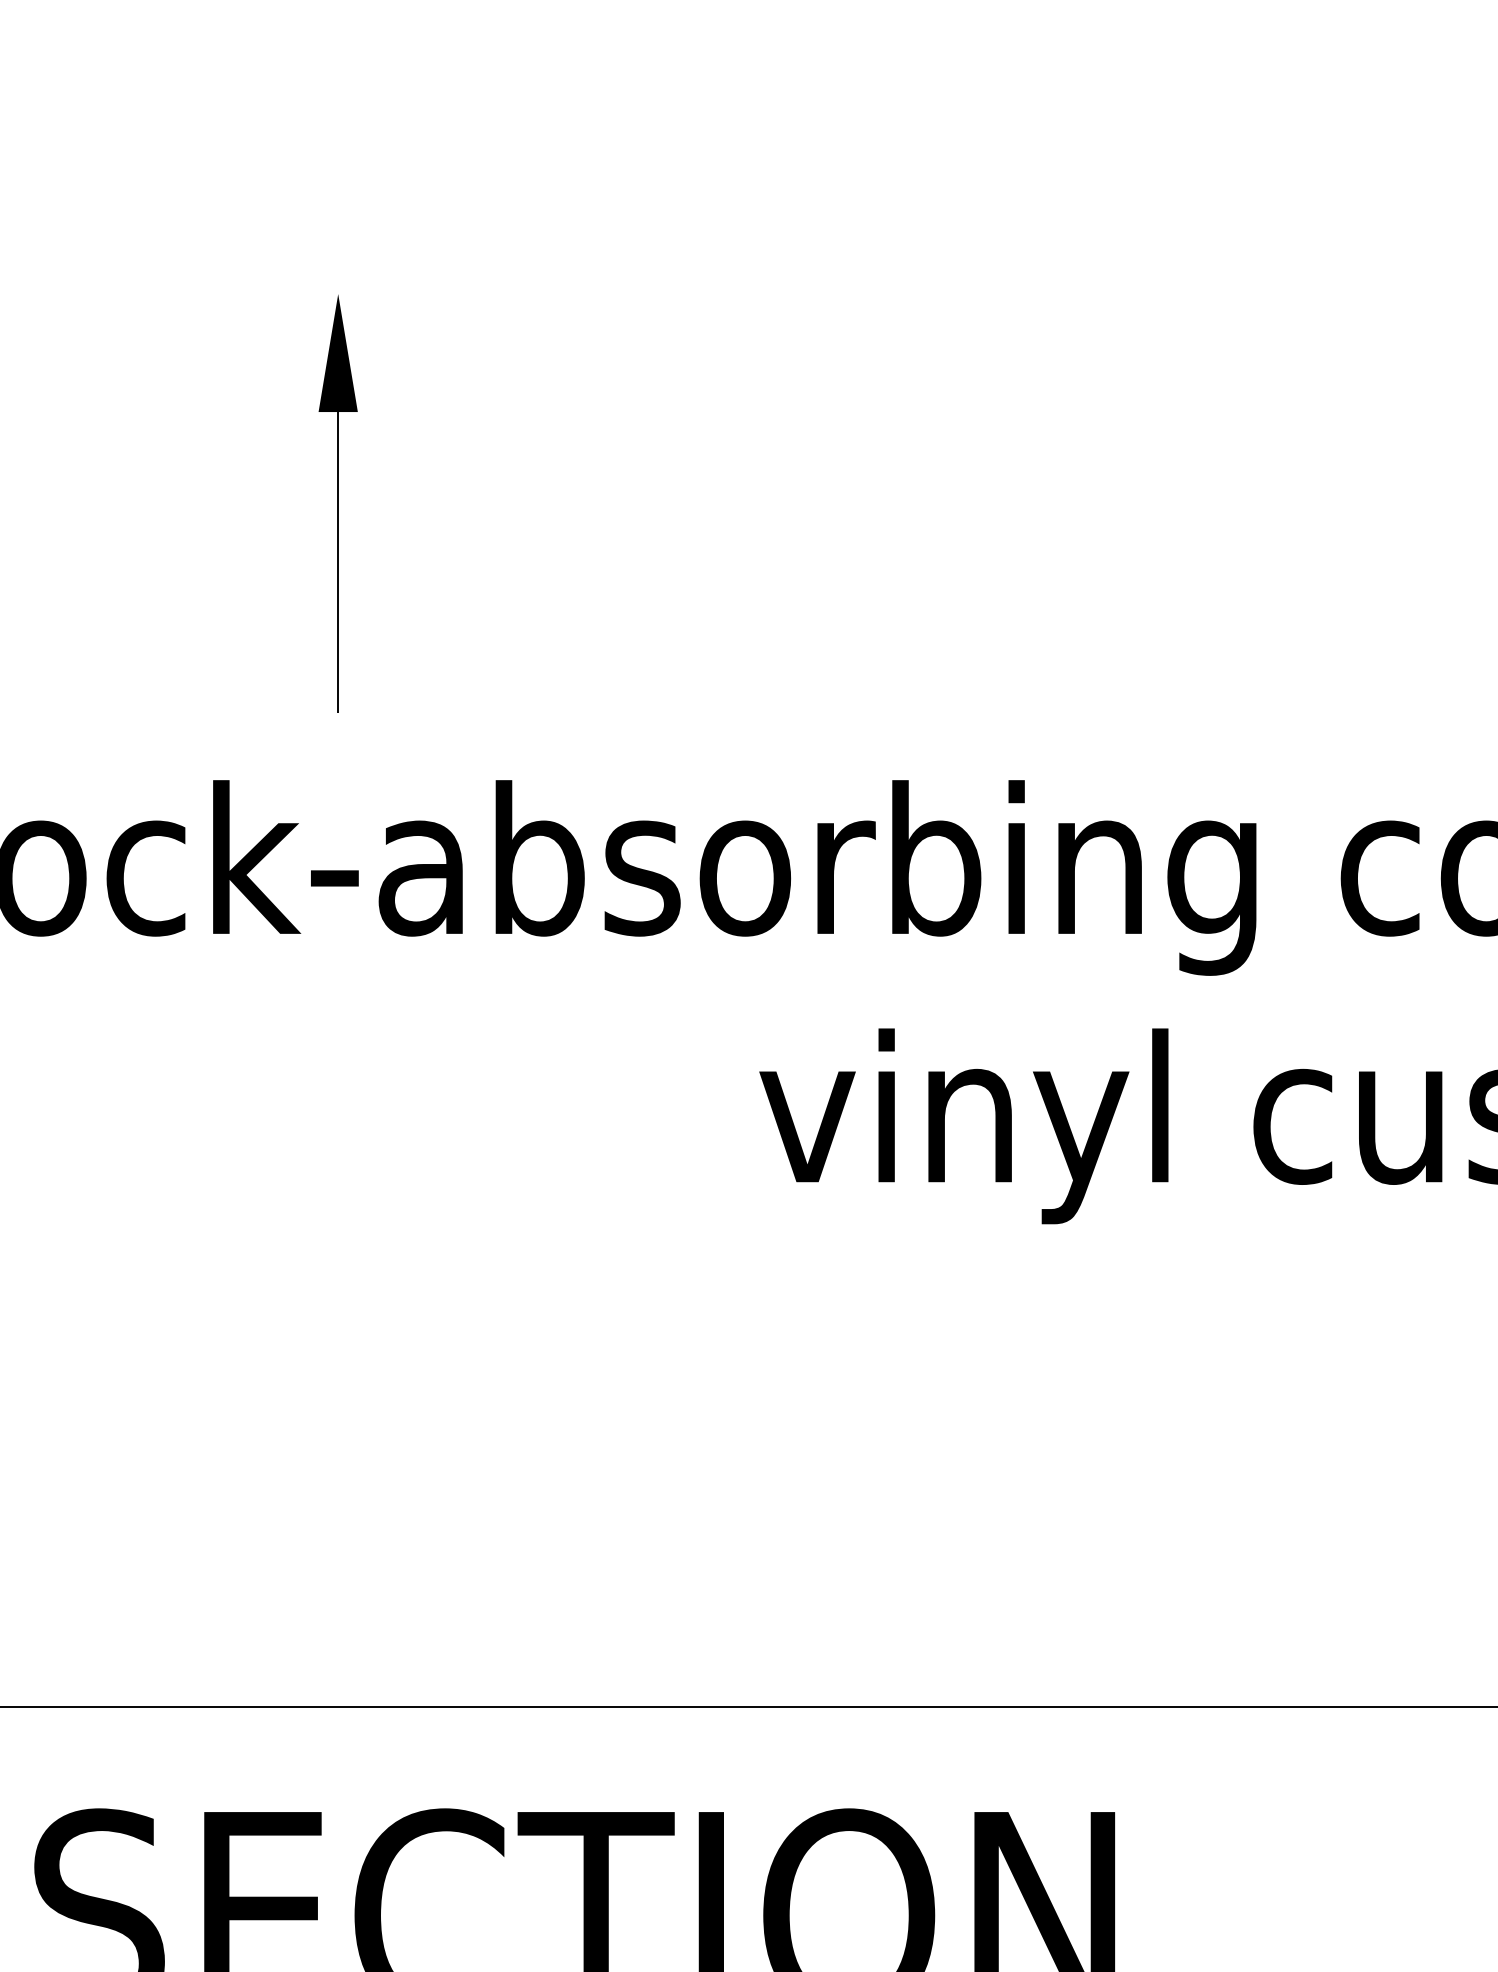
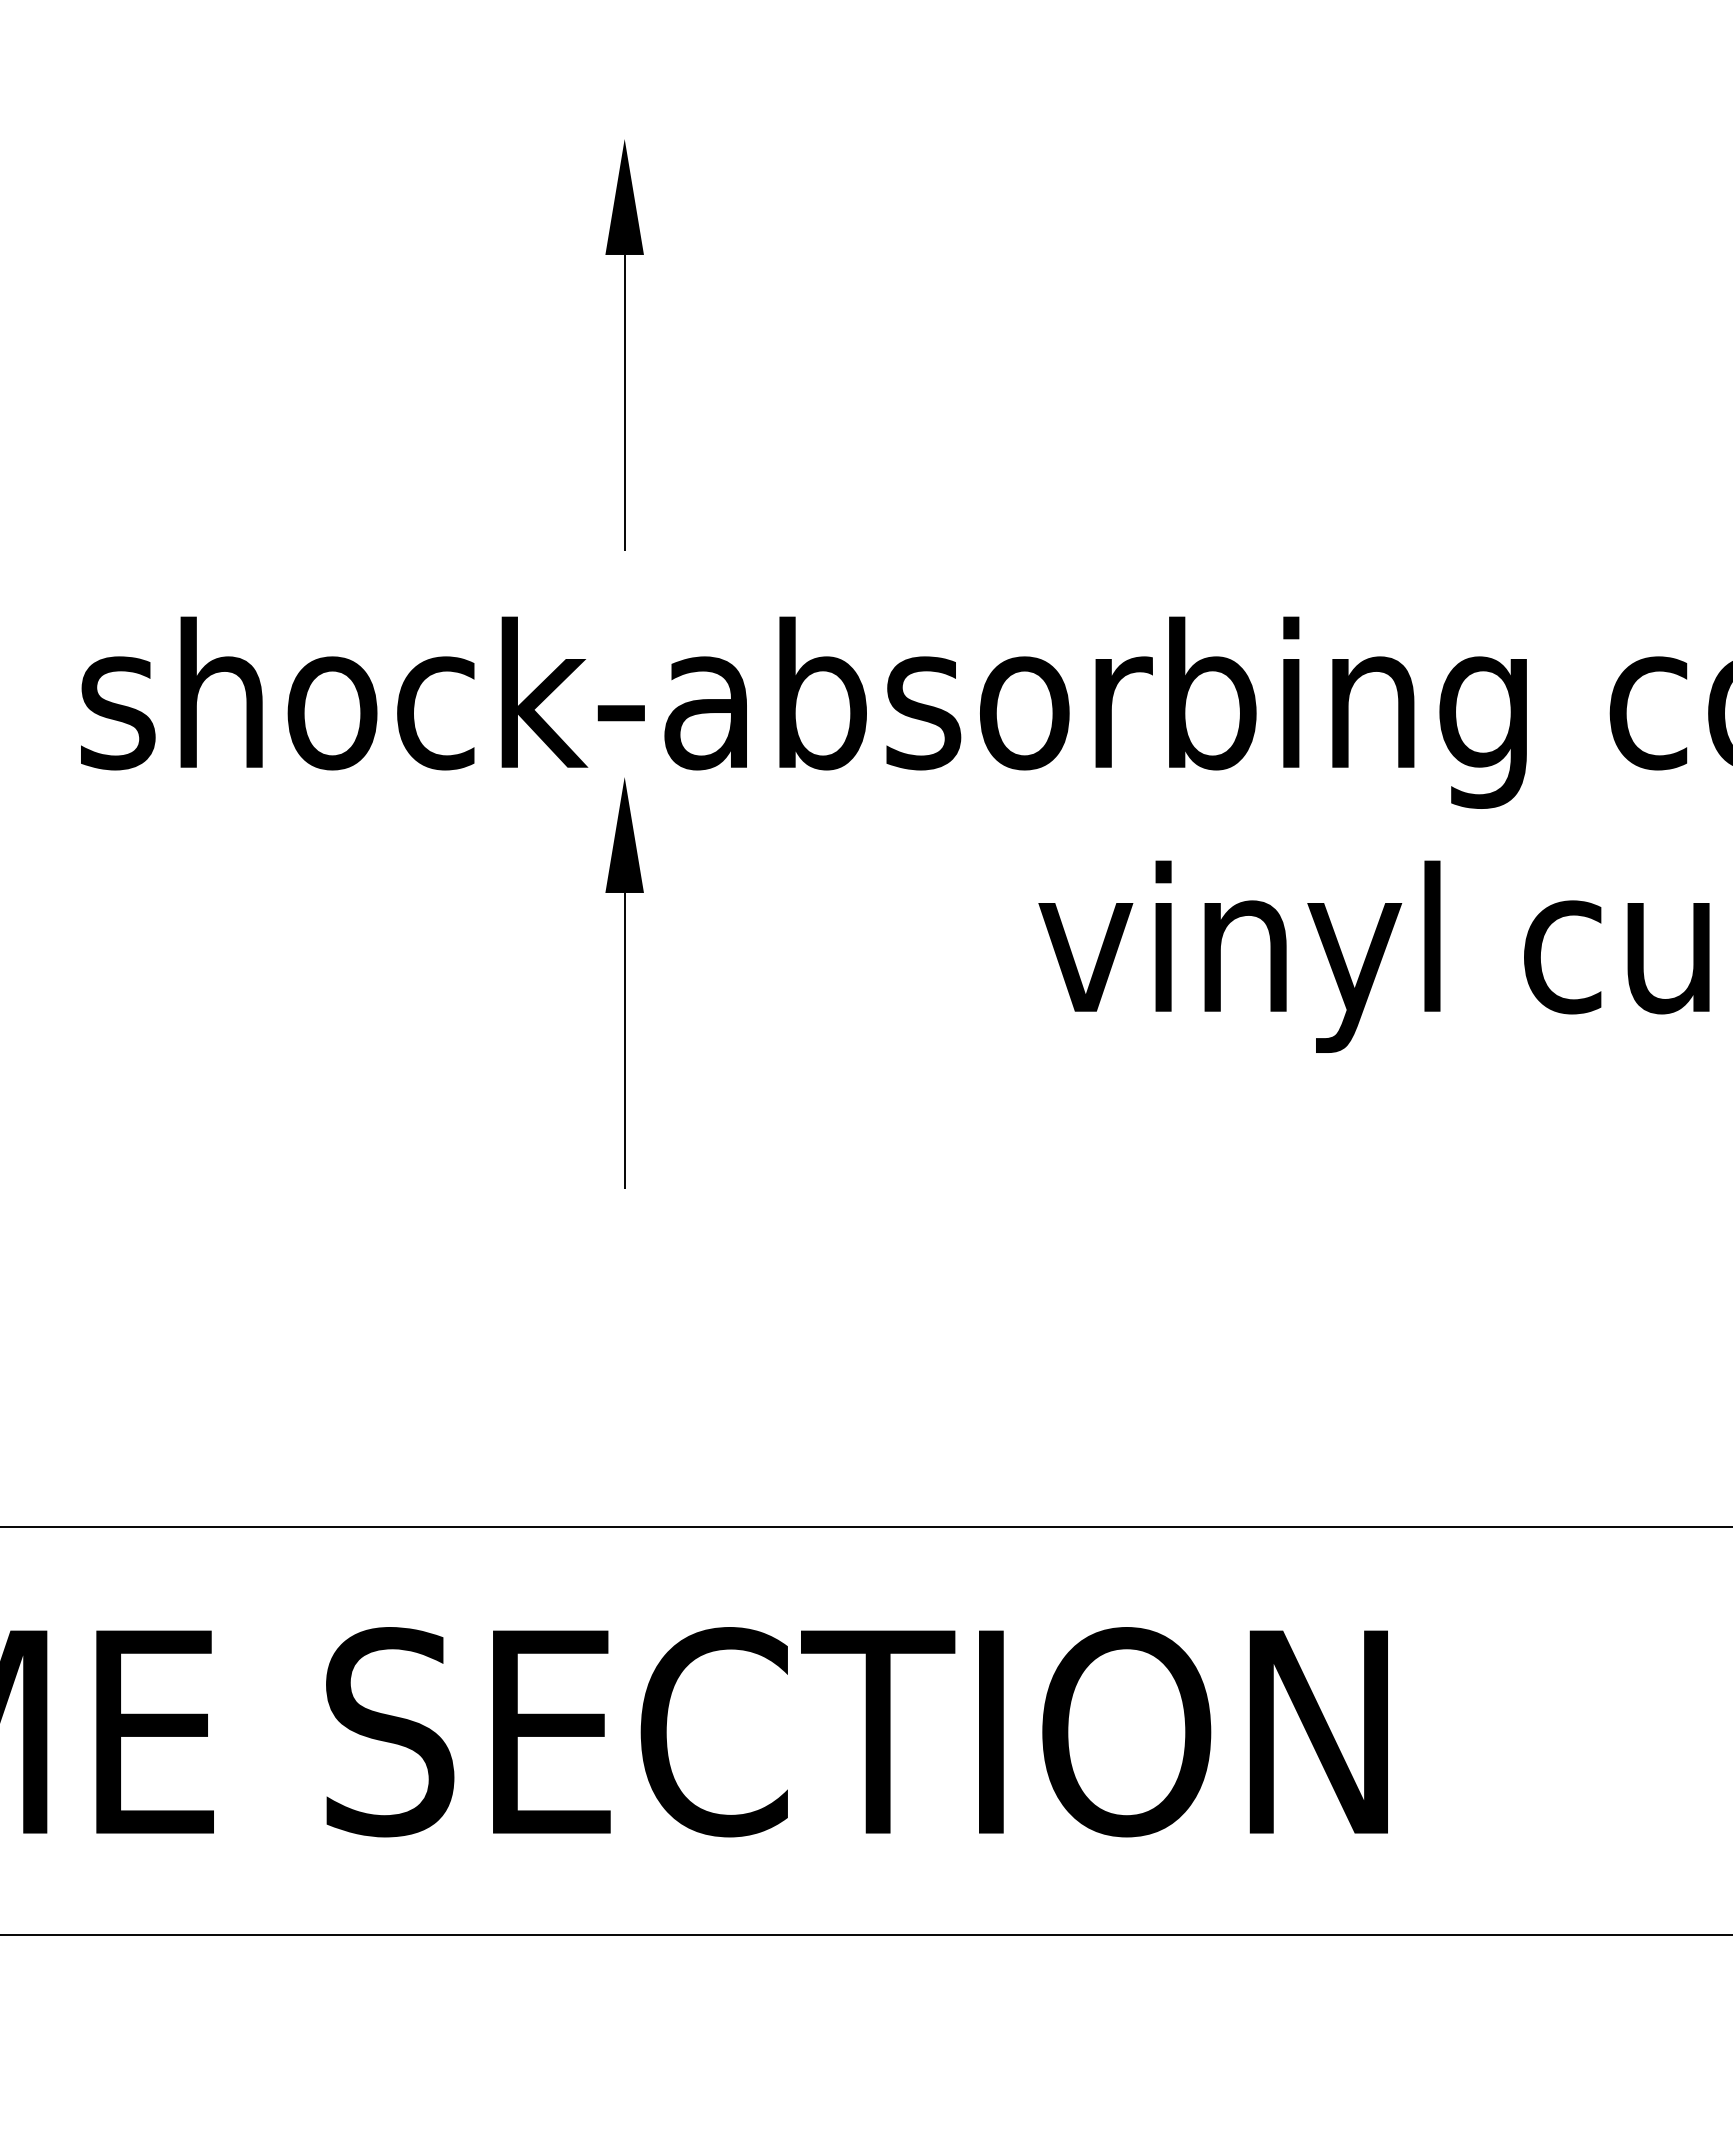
part: (338, 1152) -> (624, 982), added

